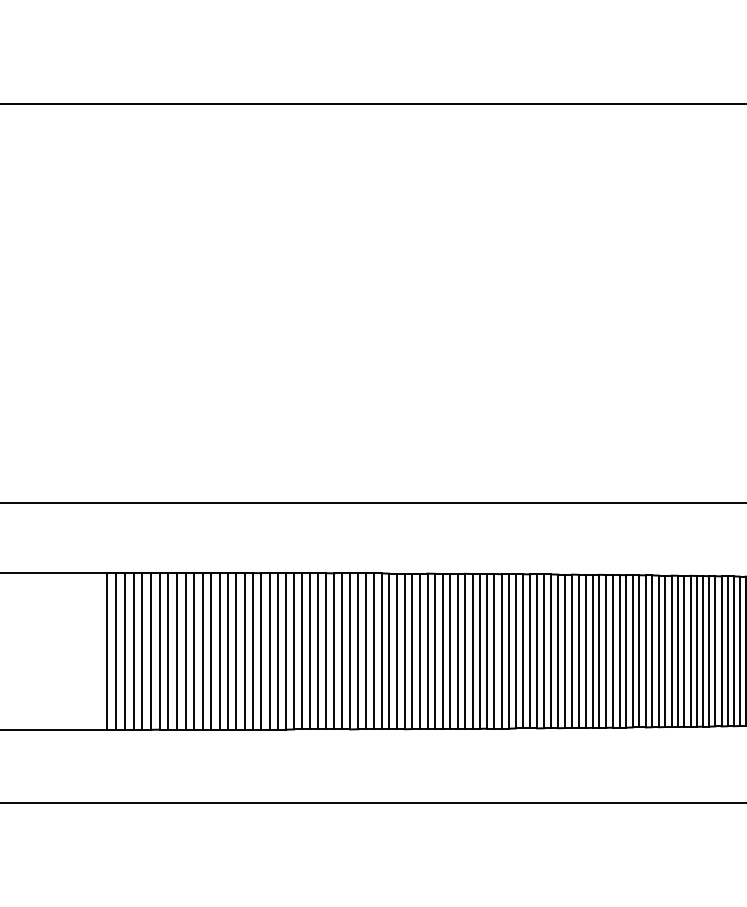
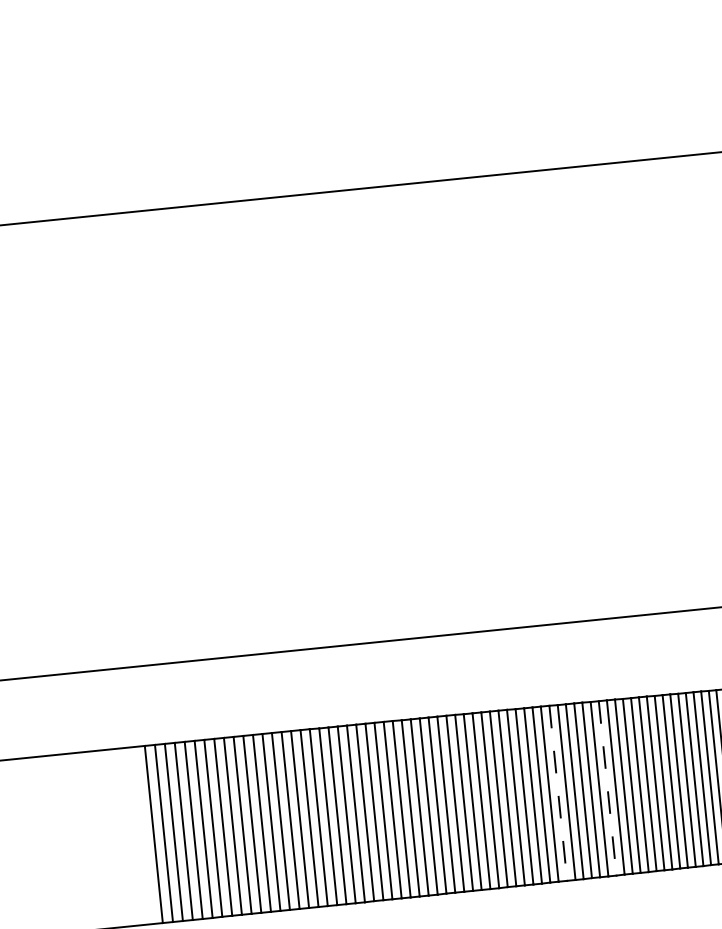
line: (465, 651) -> (558, 793), solid -> dashed
line: (508, 651) -> (607, 788), solid -> dashed

